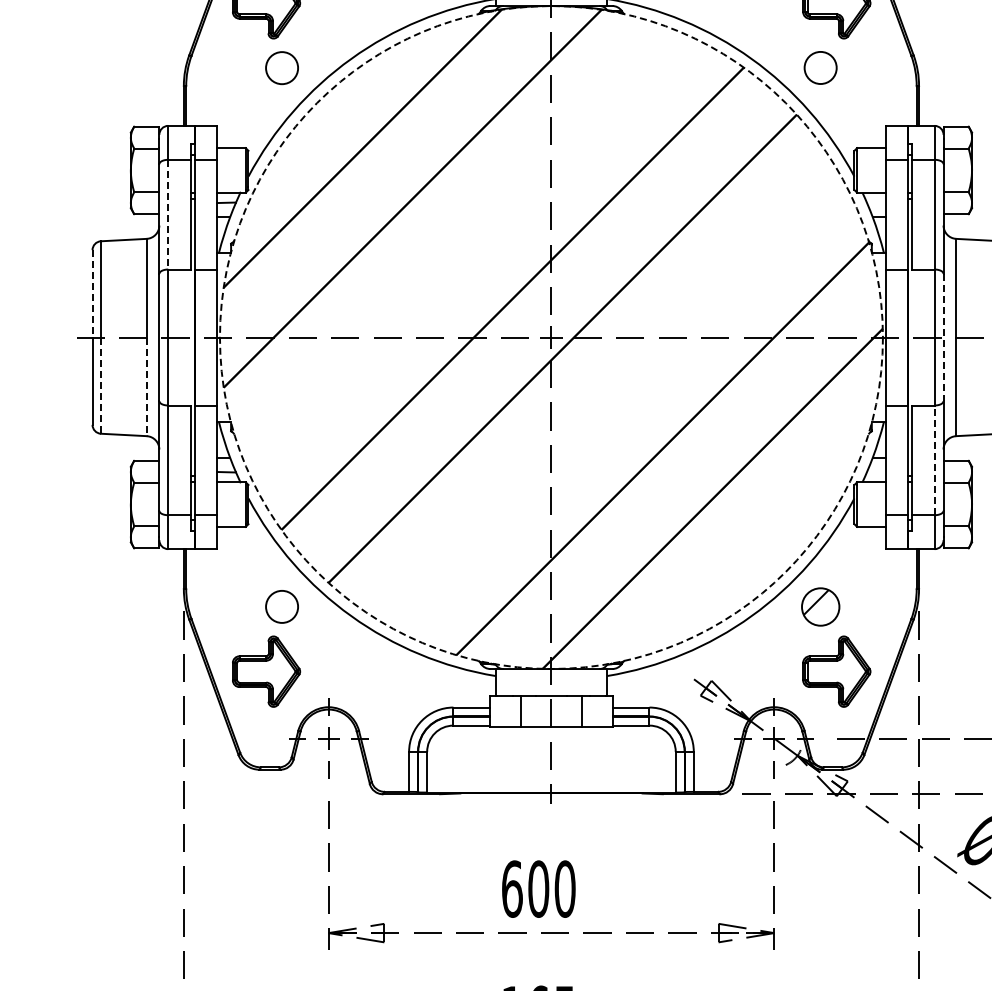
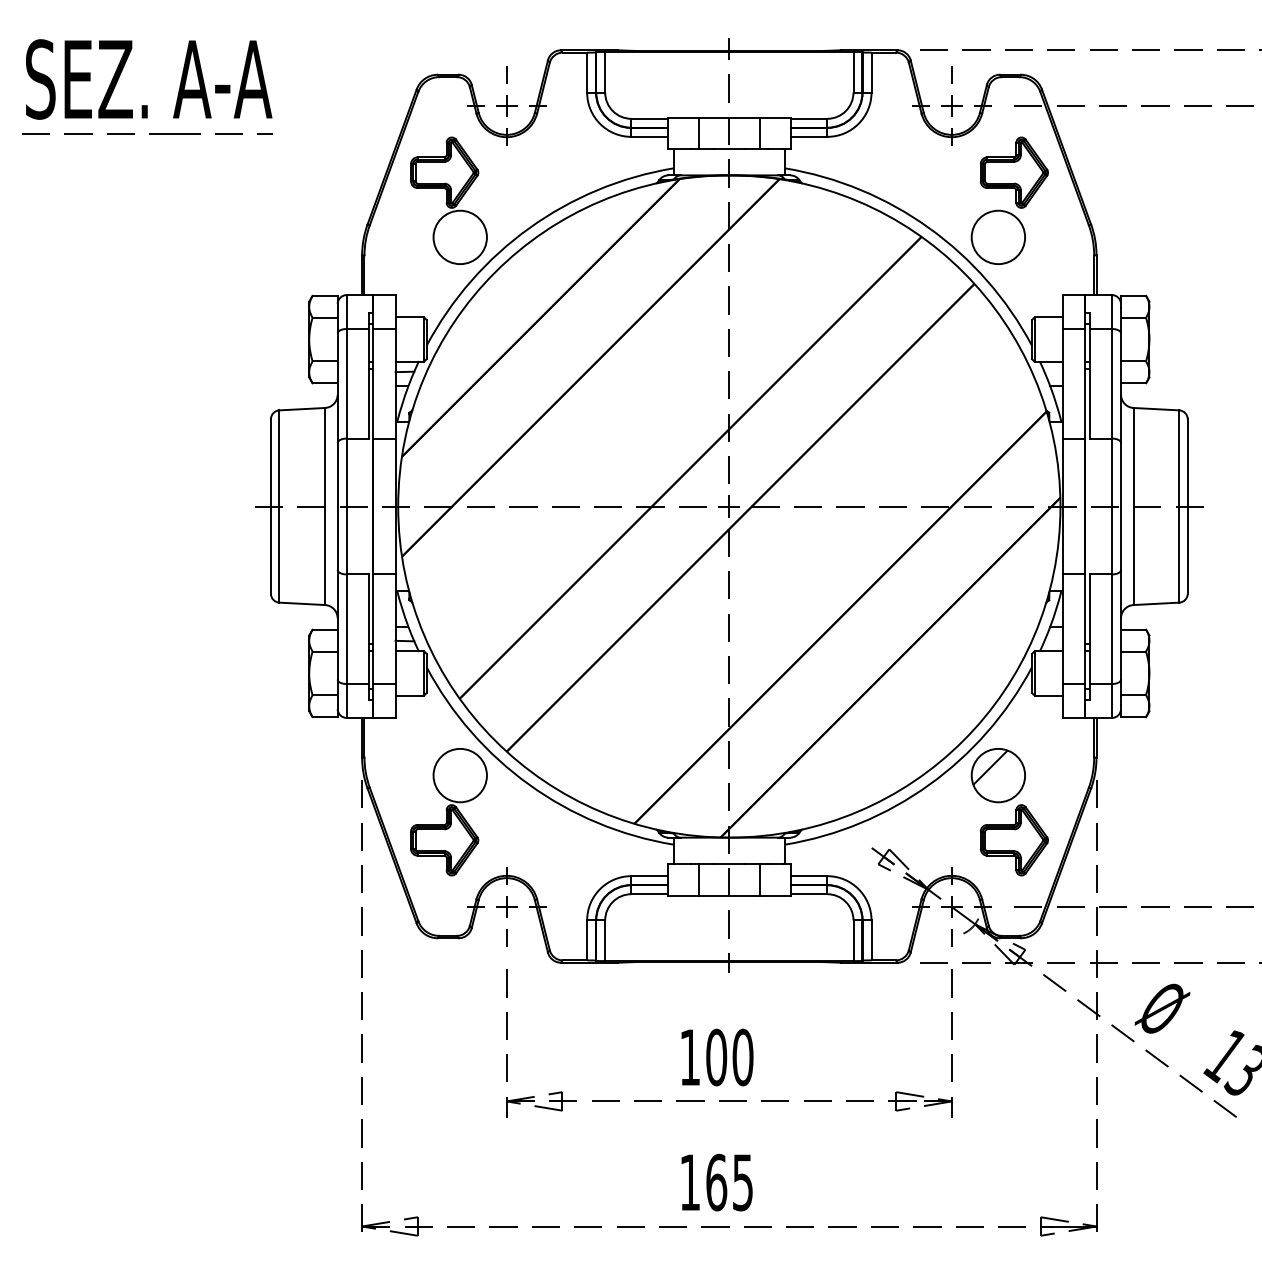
circle: (819, 67) -> (997, 236), size x1.67
circle: (281, 68) -> (459, 237), size x1.67
line: (168, 214) -> (346, 383), dashed -> solid
line: (92, 293) -> (270, 462), dashed -> solid
circle: (551, 337) -> (729, 506), dashed -> solid
line: (944, 337) -> (1121, 506), dashed -> solid
line: (101, 386) -> (279, 555), dashed -> solid
line: (147, 387) -> (325, 556), dashed -> solid
line: (935, 460) -> (1112, 629), dashed -> solid
circle: (281, 606) -> (459, 775), size x1.67
part: (819, 606) -> (997, 775), size x1.43
text: (512, 889) -> (690, 1057), 600 -> 100

